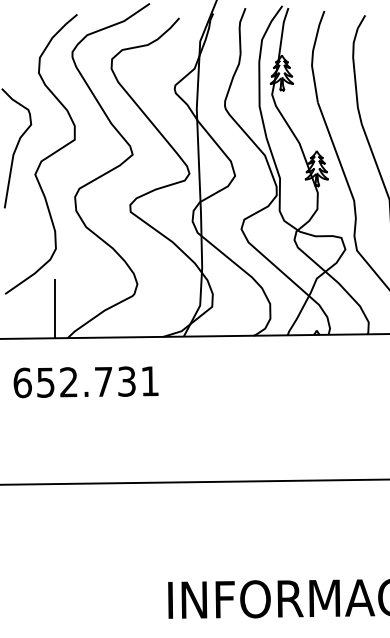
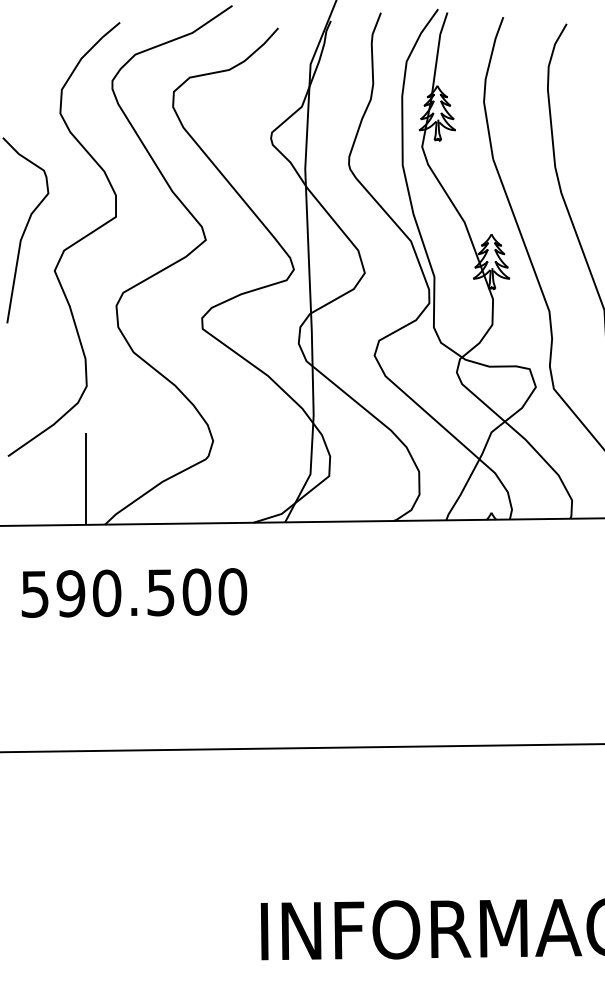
text: (86, 382) -> (134, 593), 652.731 -> 590.500

